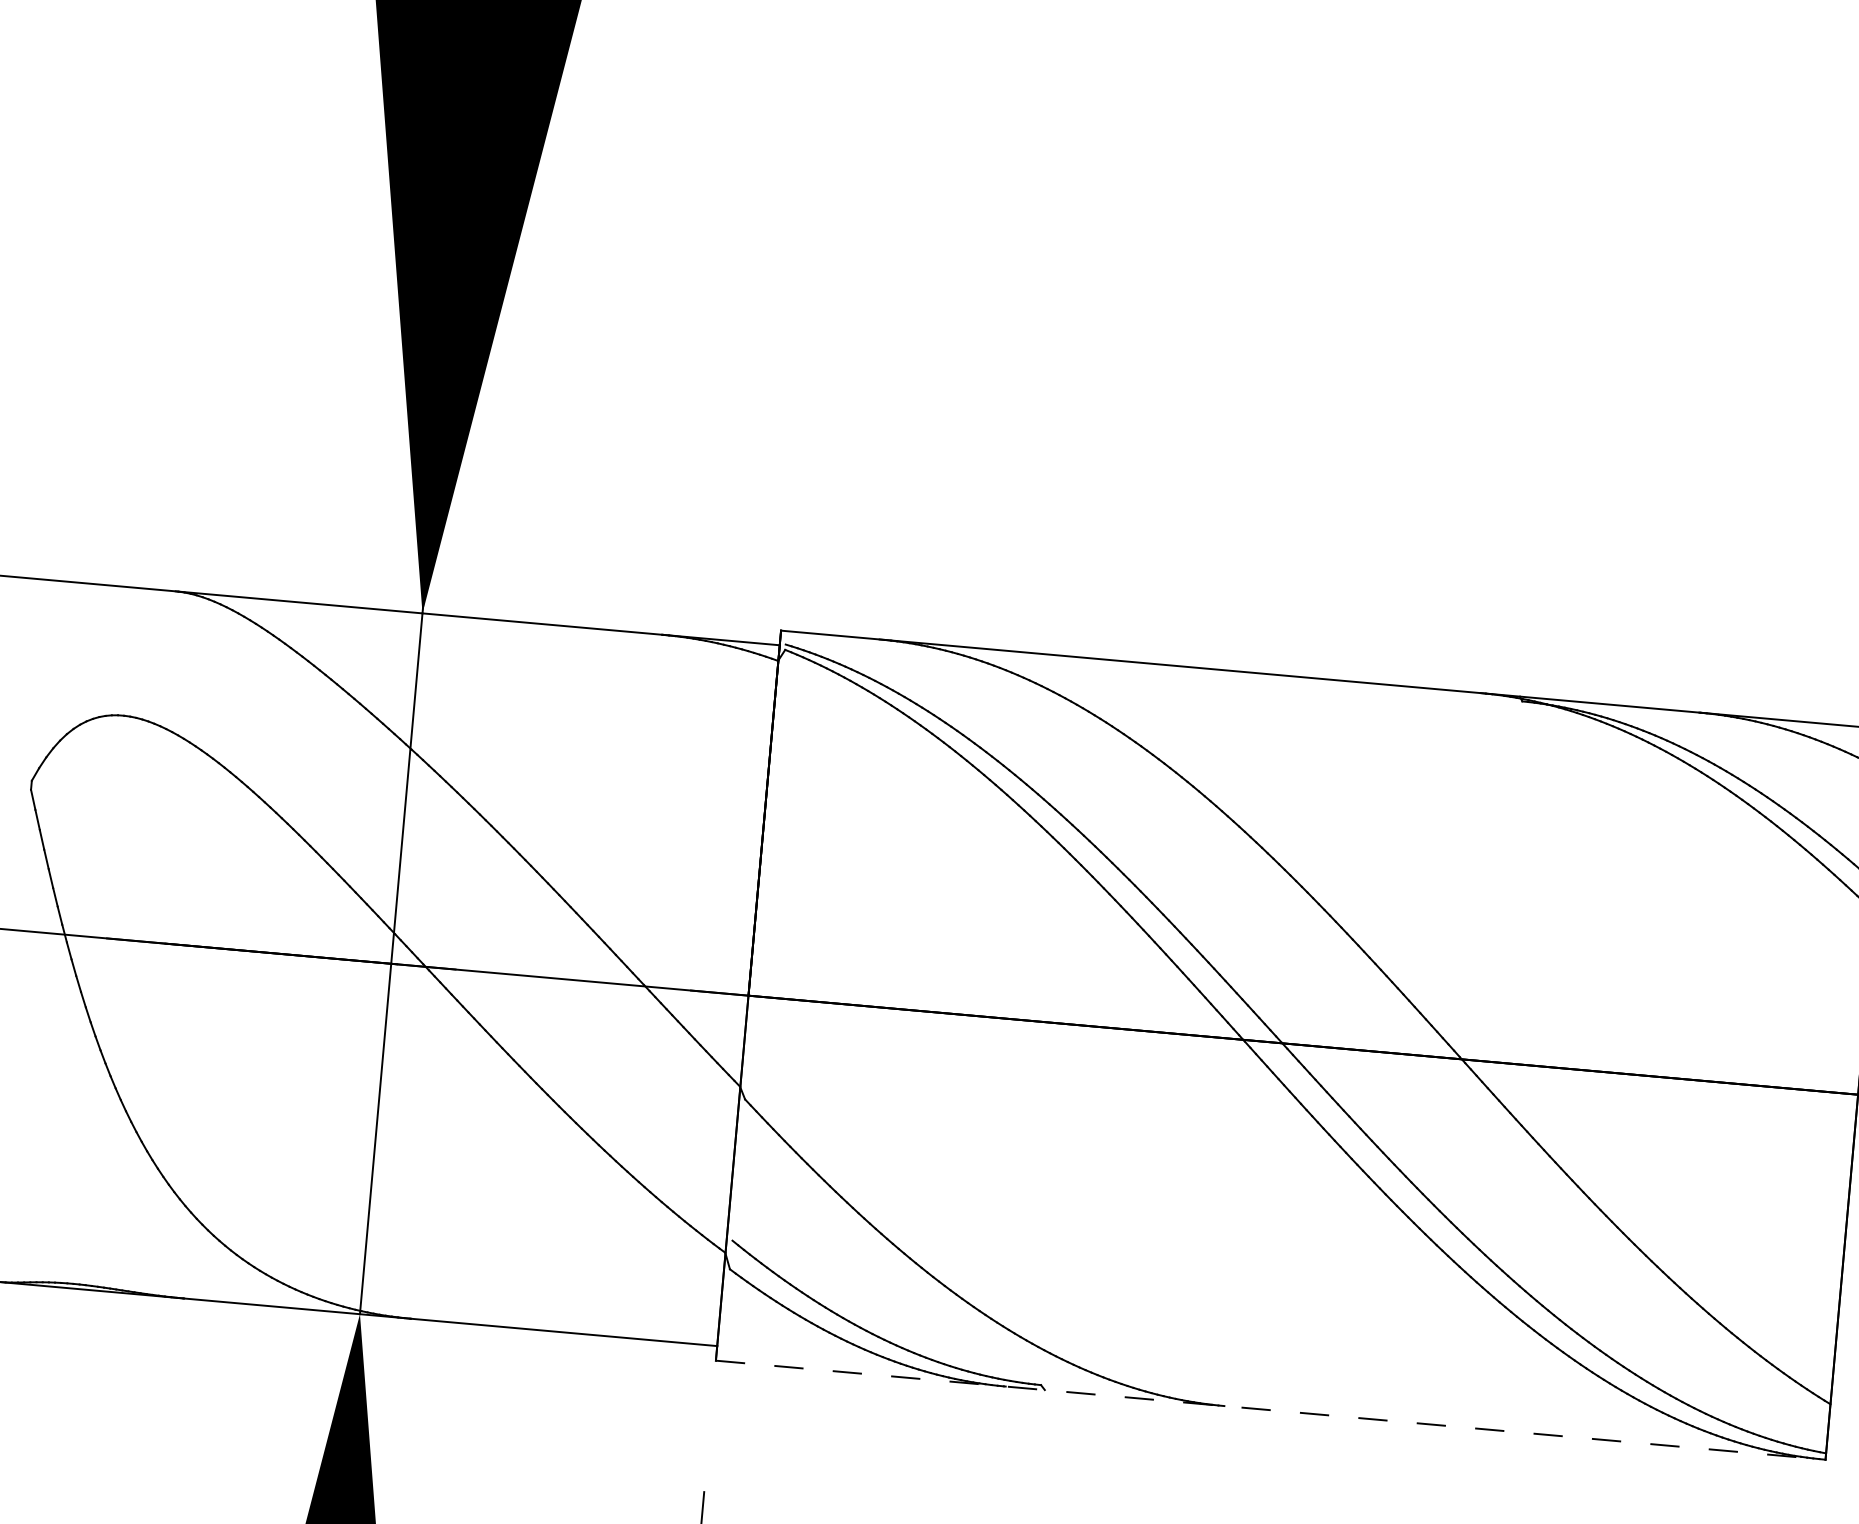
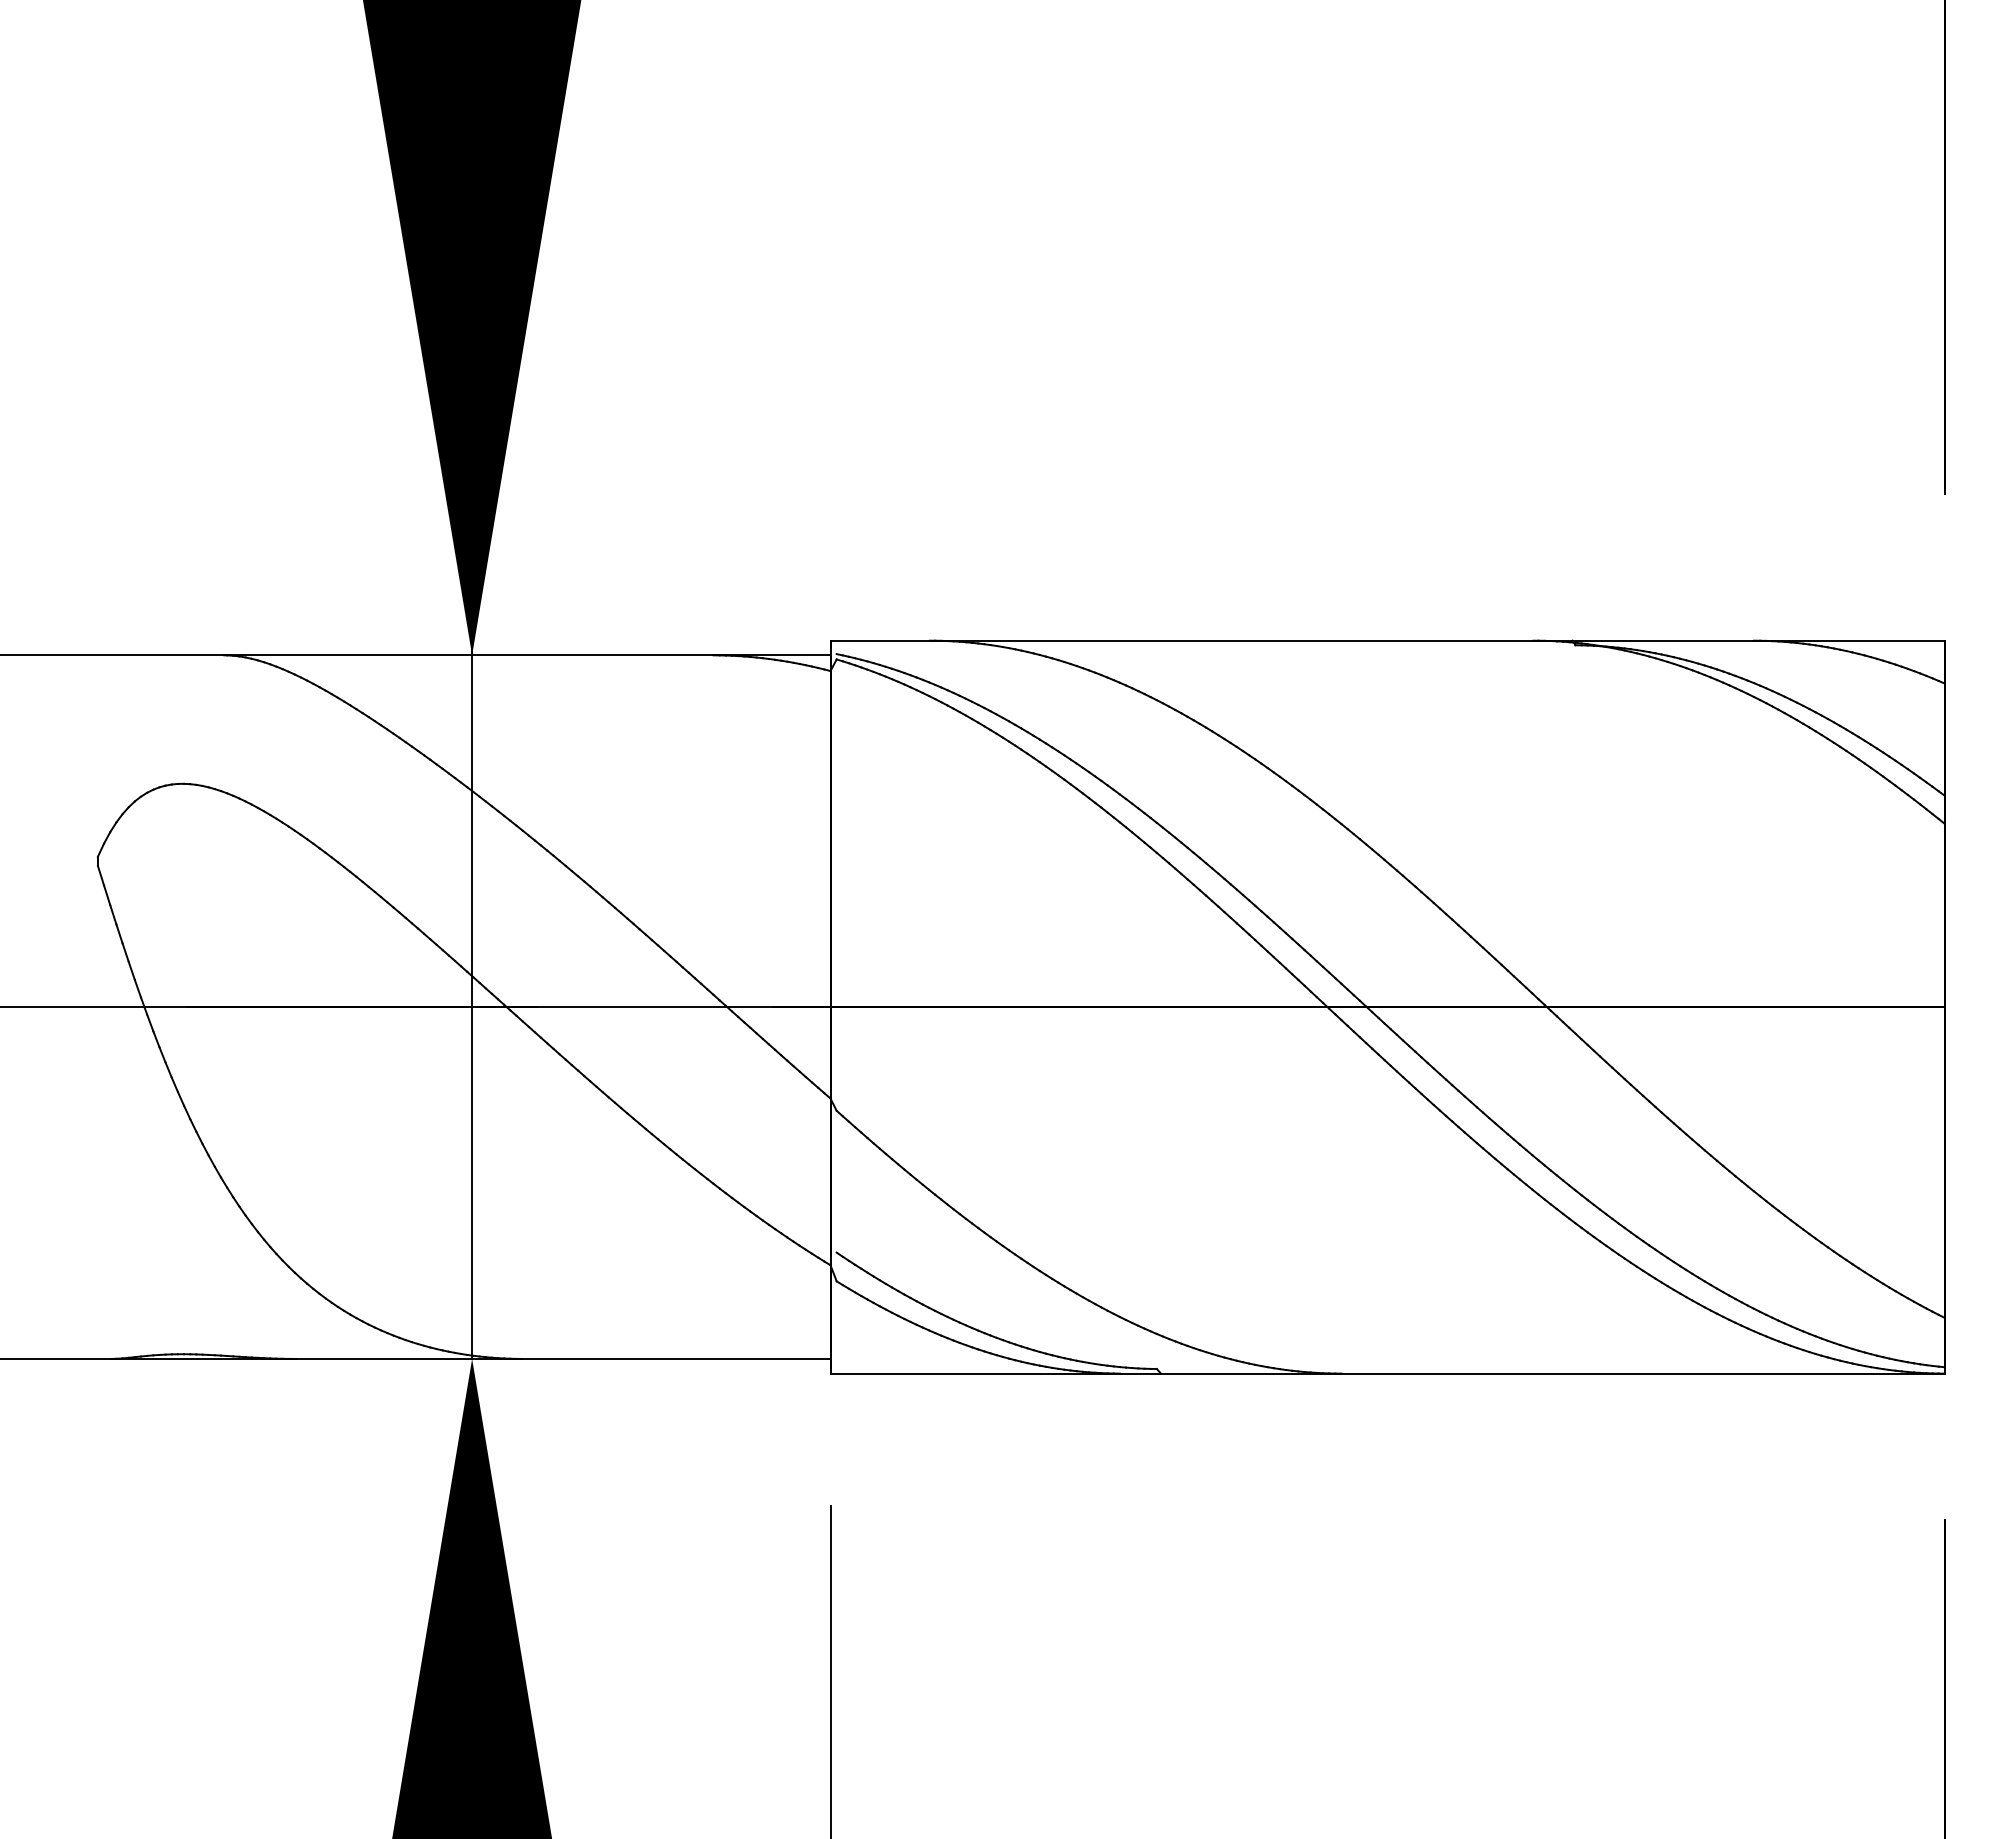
line: (1271, 1410) -> (1388, 1373), dashed -> solid

